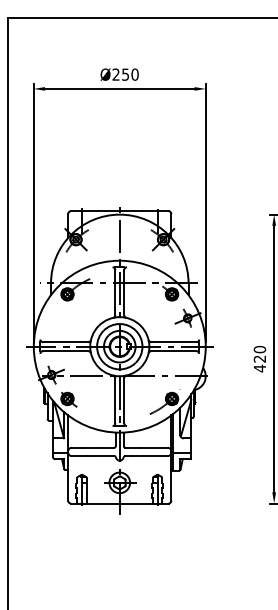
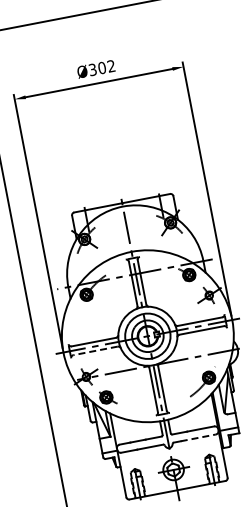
text: (125, 74) -> (101, 67), Ø250 -> Ø302
line: (65, 351) -> (95, 351), solid -> dashed
line: (150, 456) -> (198, 438), solid -> dashed

